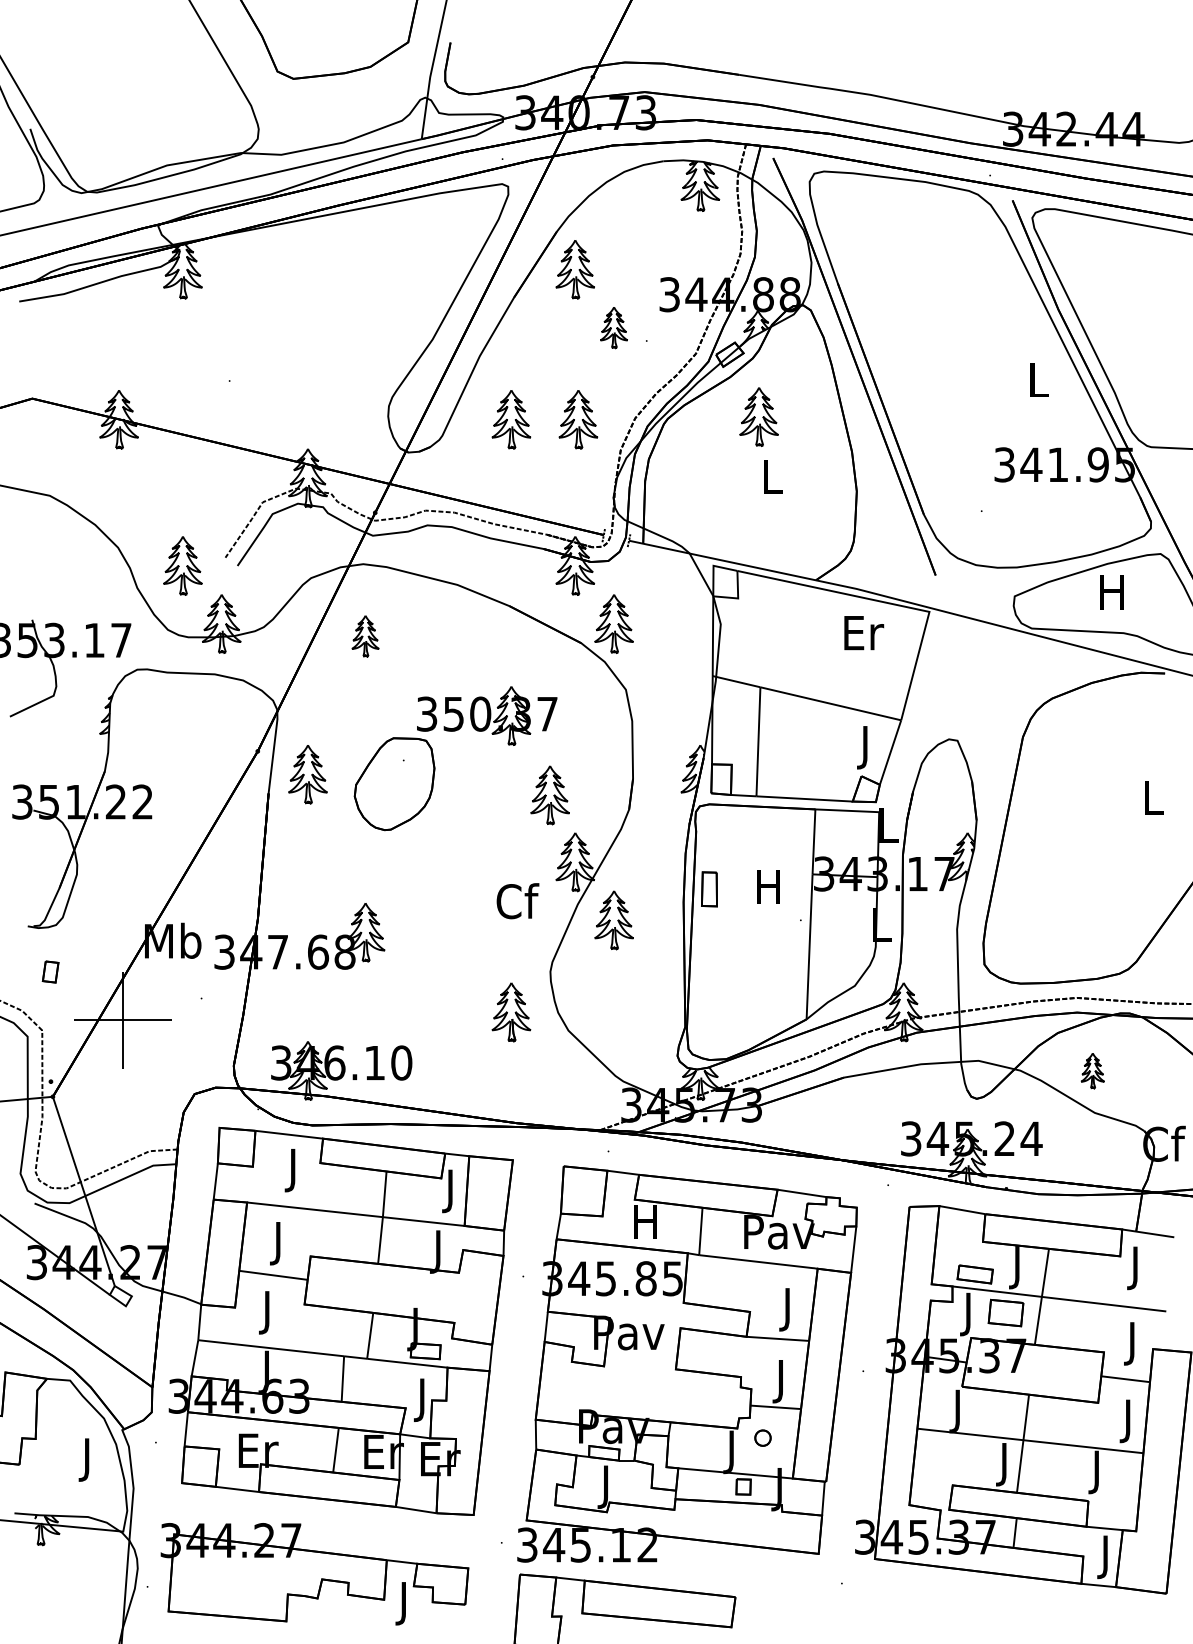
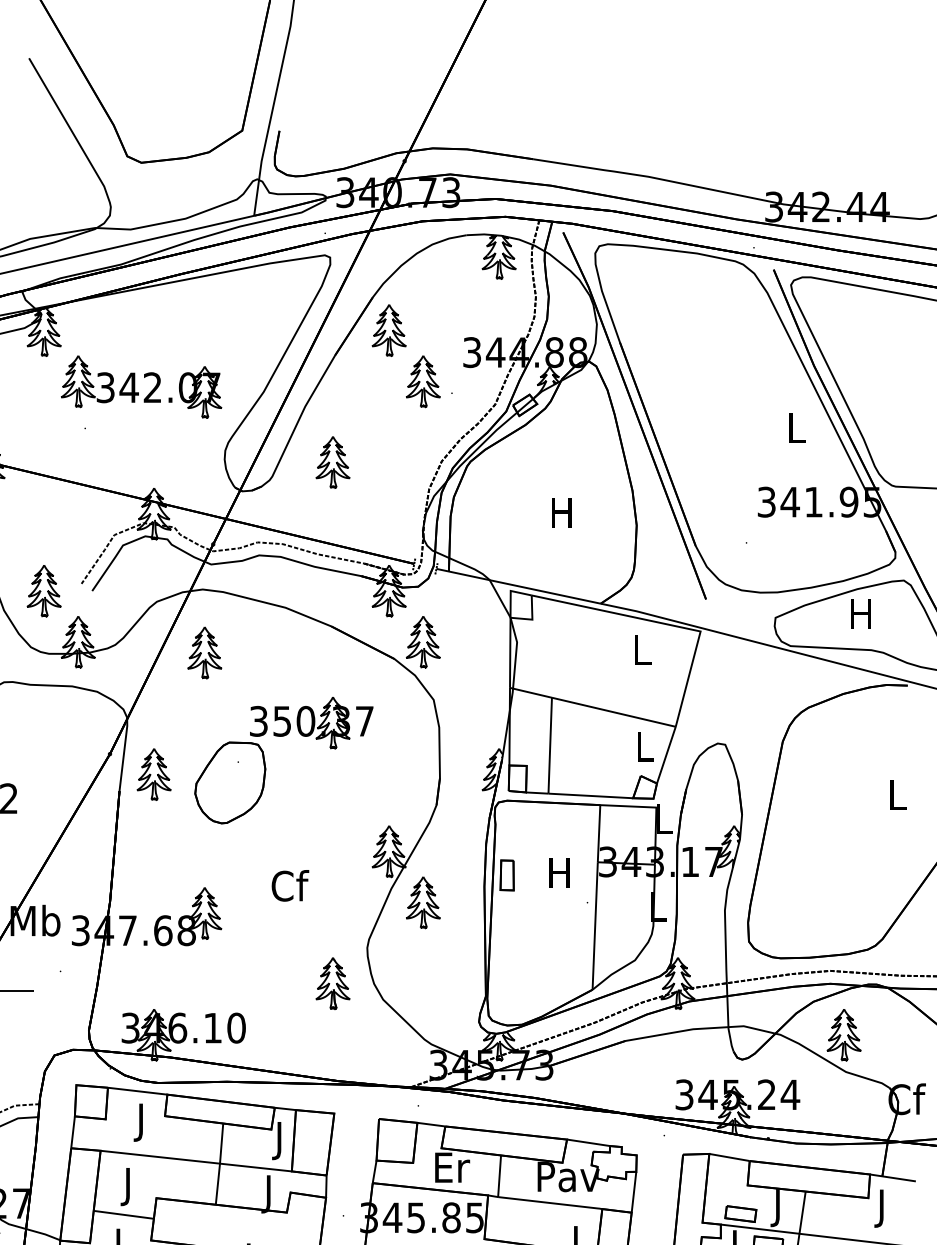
part: (613, 327) -> (422, 381), size x1.43
part: (286, 333) -> (135, 386), added
part: (758, 416) -> (550, 459), removed
part: (578, 419) -> (392, 462), removed
text: (771, 476) -> (561, 512), L -> H
text: (864, 633) -> (643, 650), Er -> L
part: (365, 636) -> (204, 653), size x1.43
text: (866, 747) -> (645, 750), J -> L
part: (549, 795) -> (366, 792), removed
text: (517, 901) -> (290, 886), moved
part: (1092, 1070) -> (843, 1034), size x1.67
text: (647, 1221) -> (452, 1167), H -> Er

